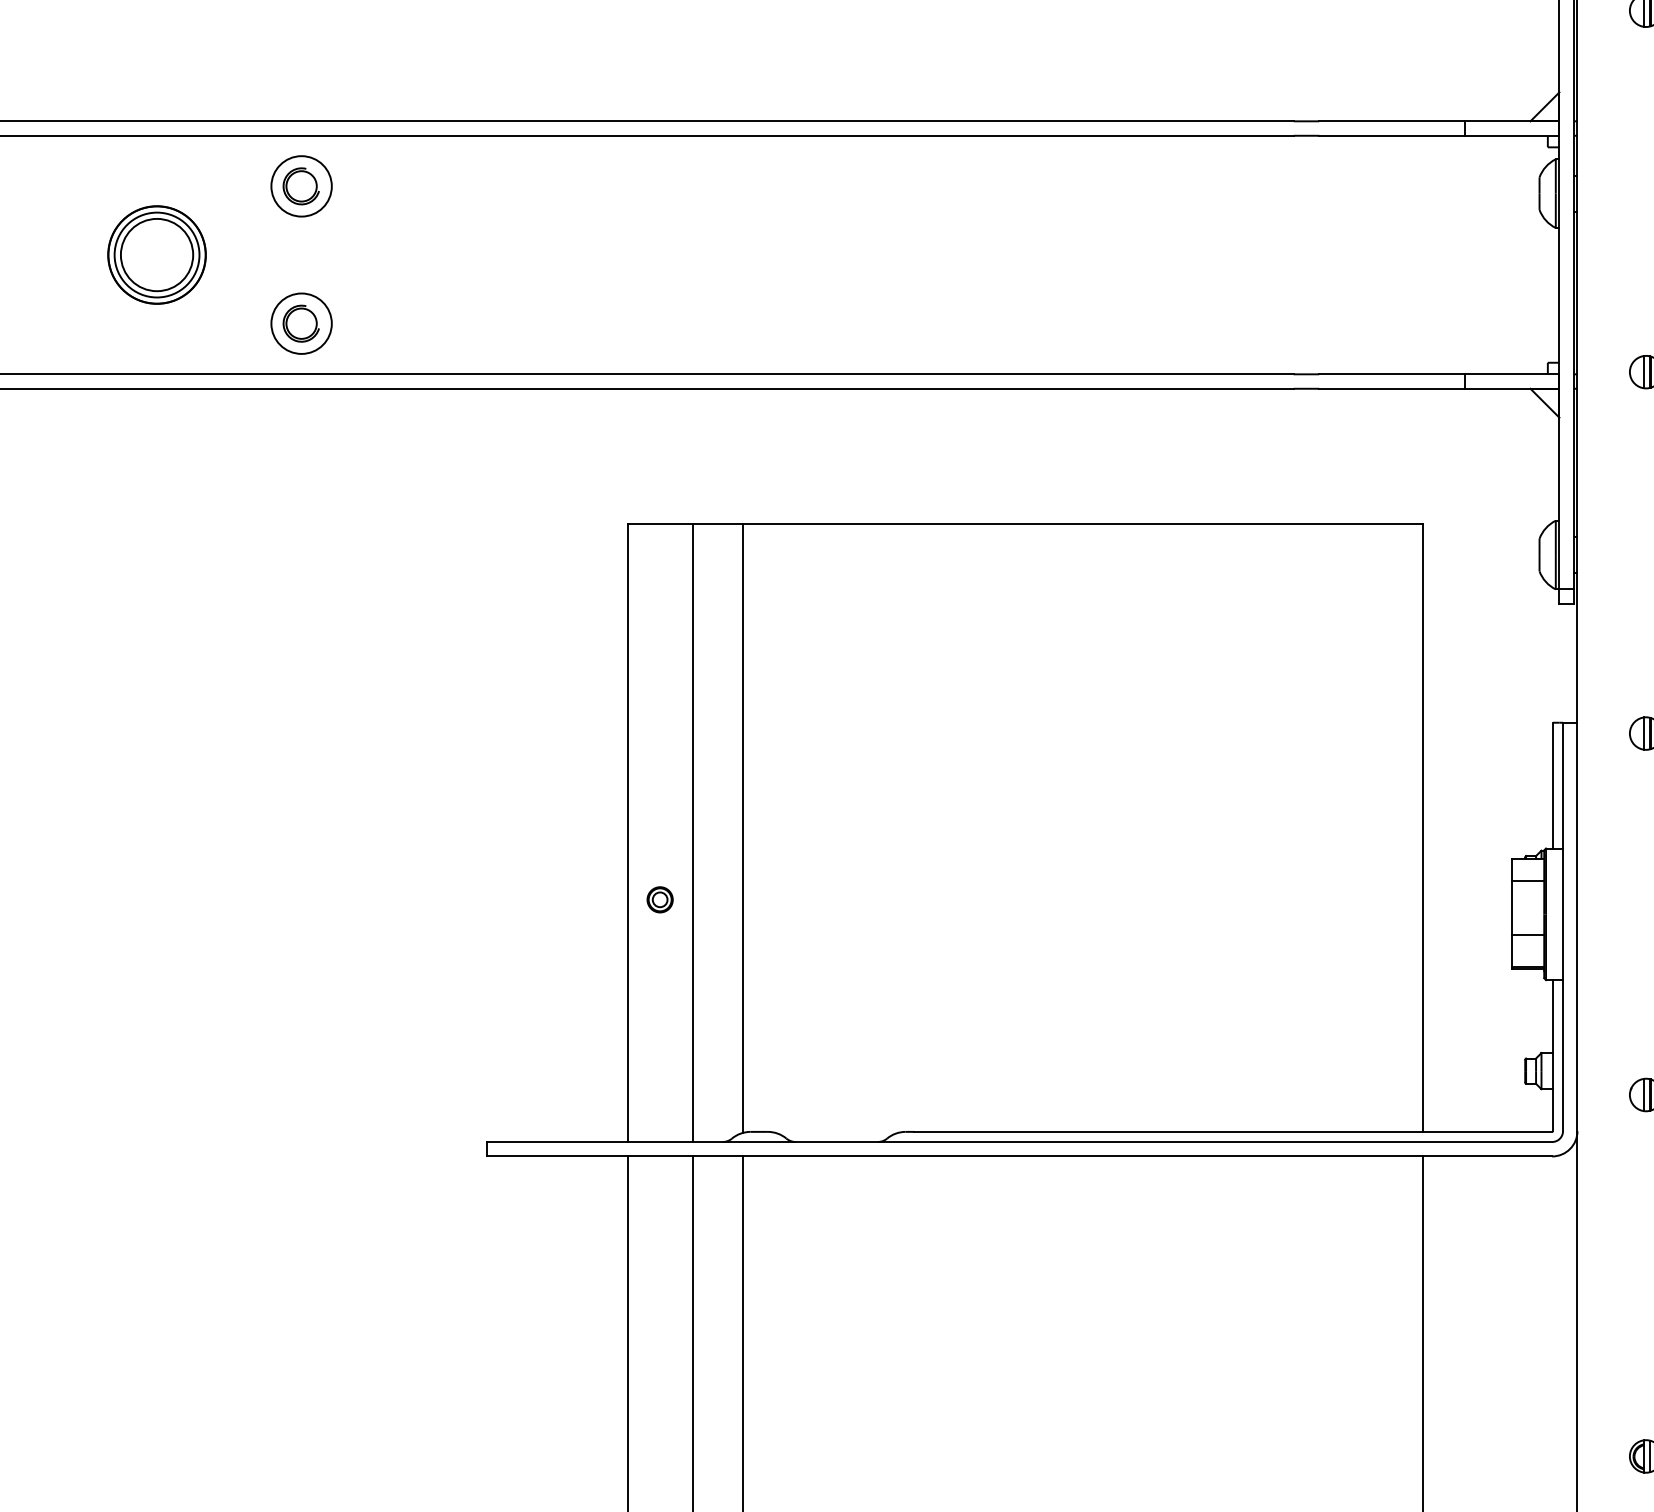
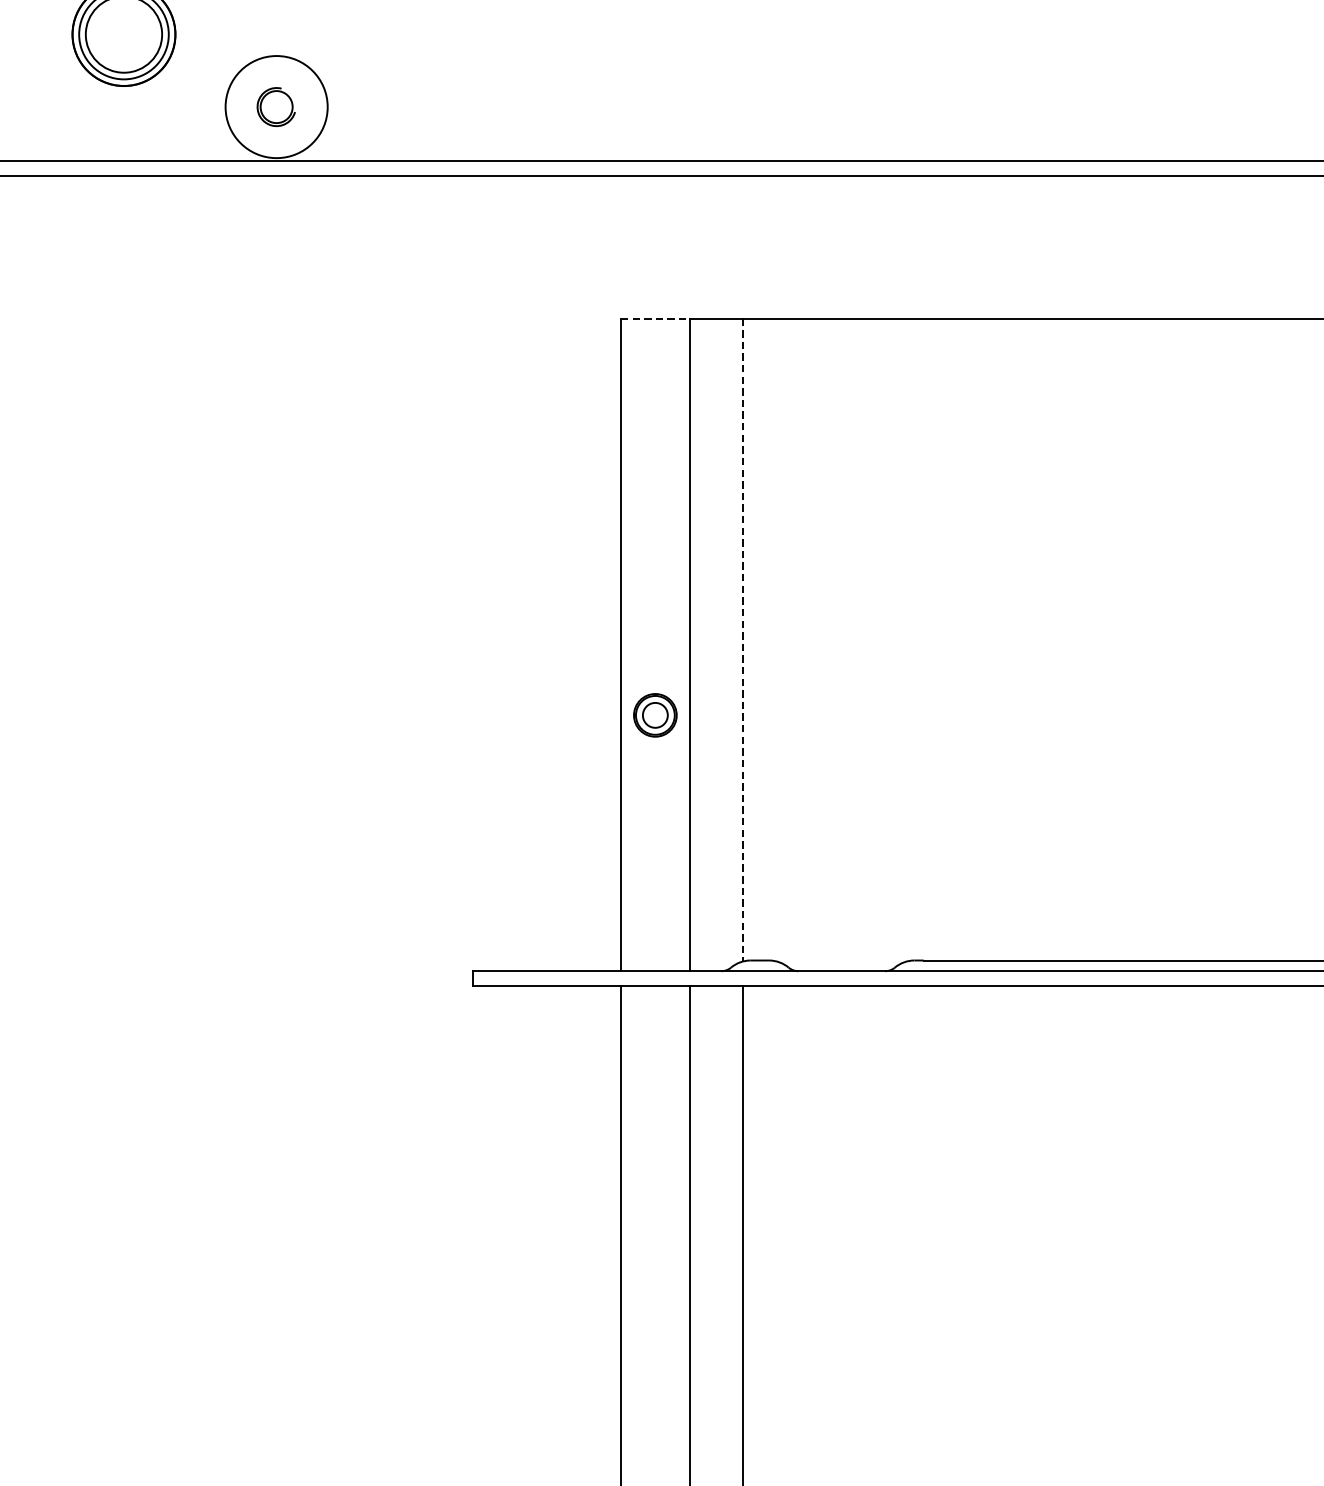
circle: (301, 323) -> (276, 106), size x1.6
line: (660, 523) -> (655, 318), solid -> dashed
line: (743, 828) -> (743, 640), solid -> dashed
part: (659, 899) -> (654, 715), size x1.6

